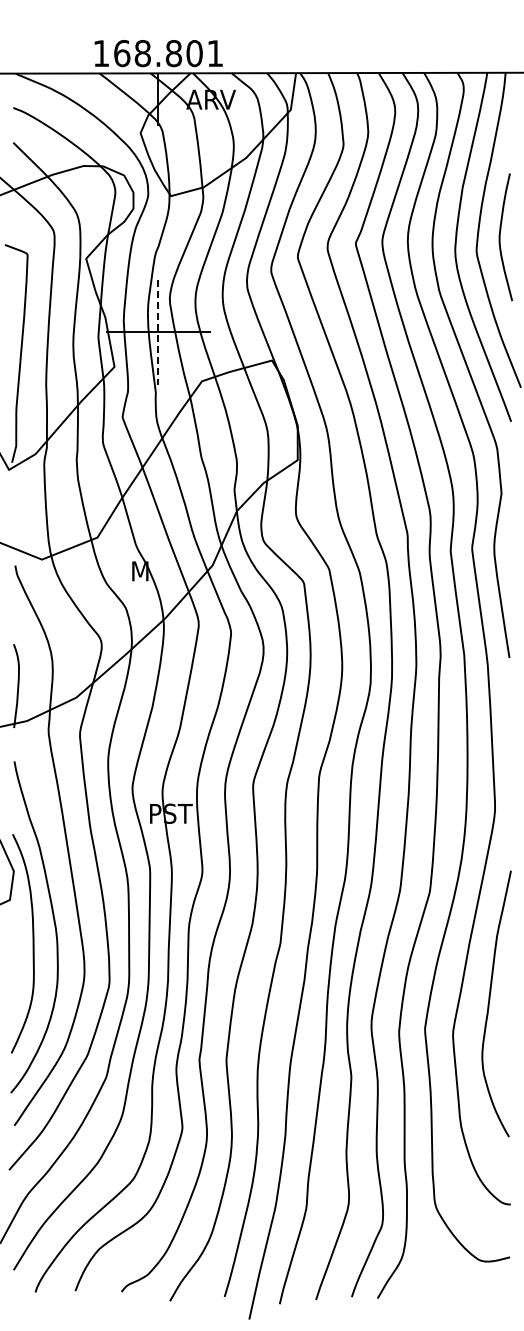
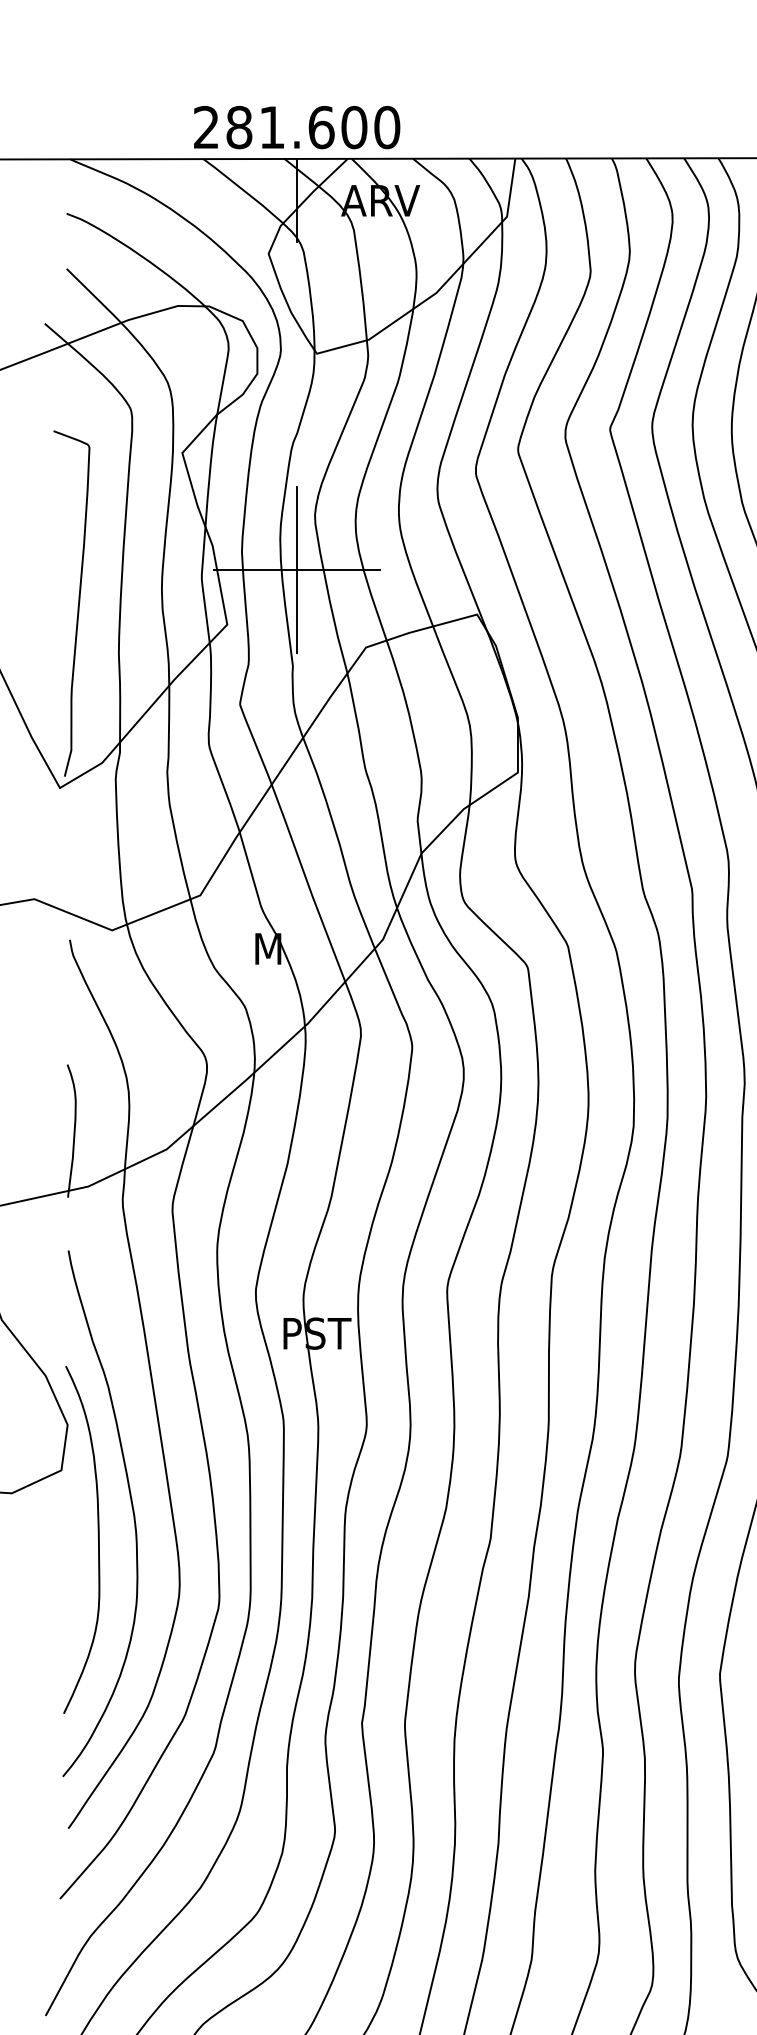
text: (158, 53) -> (297, 127), 168.801 -> 281.600
line: (158, 332) -> (297, 570), dashed -> solid

